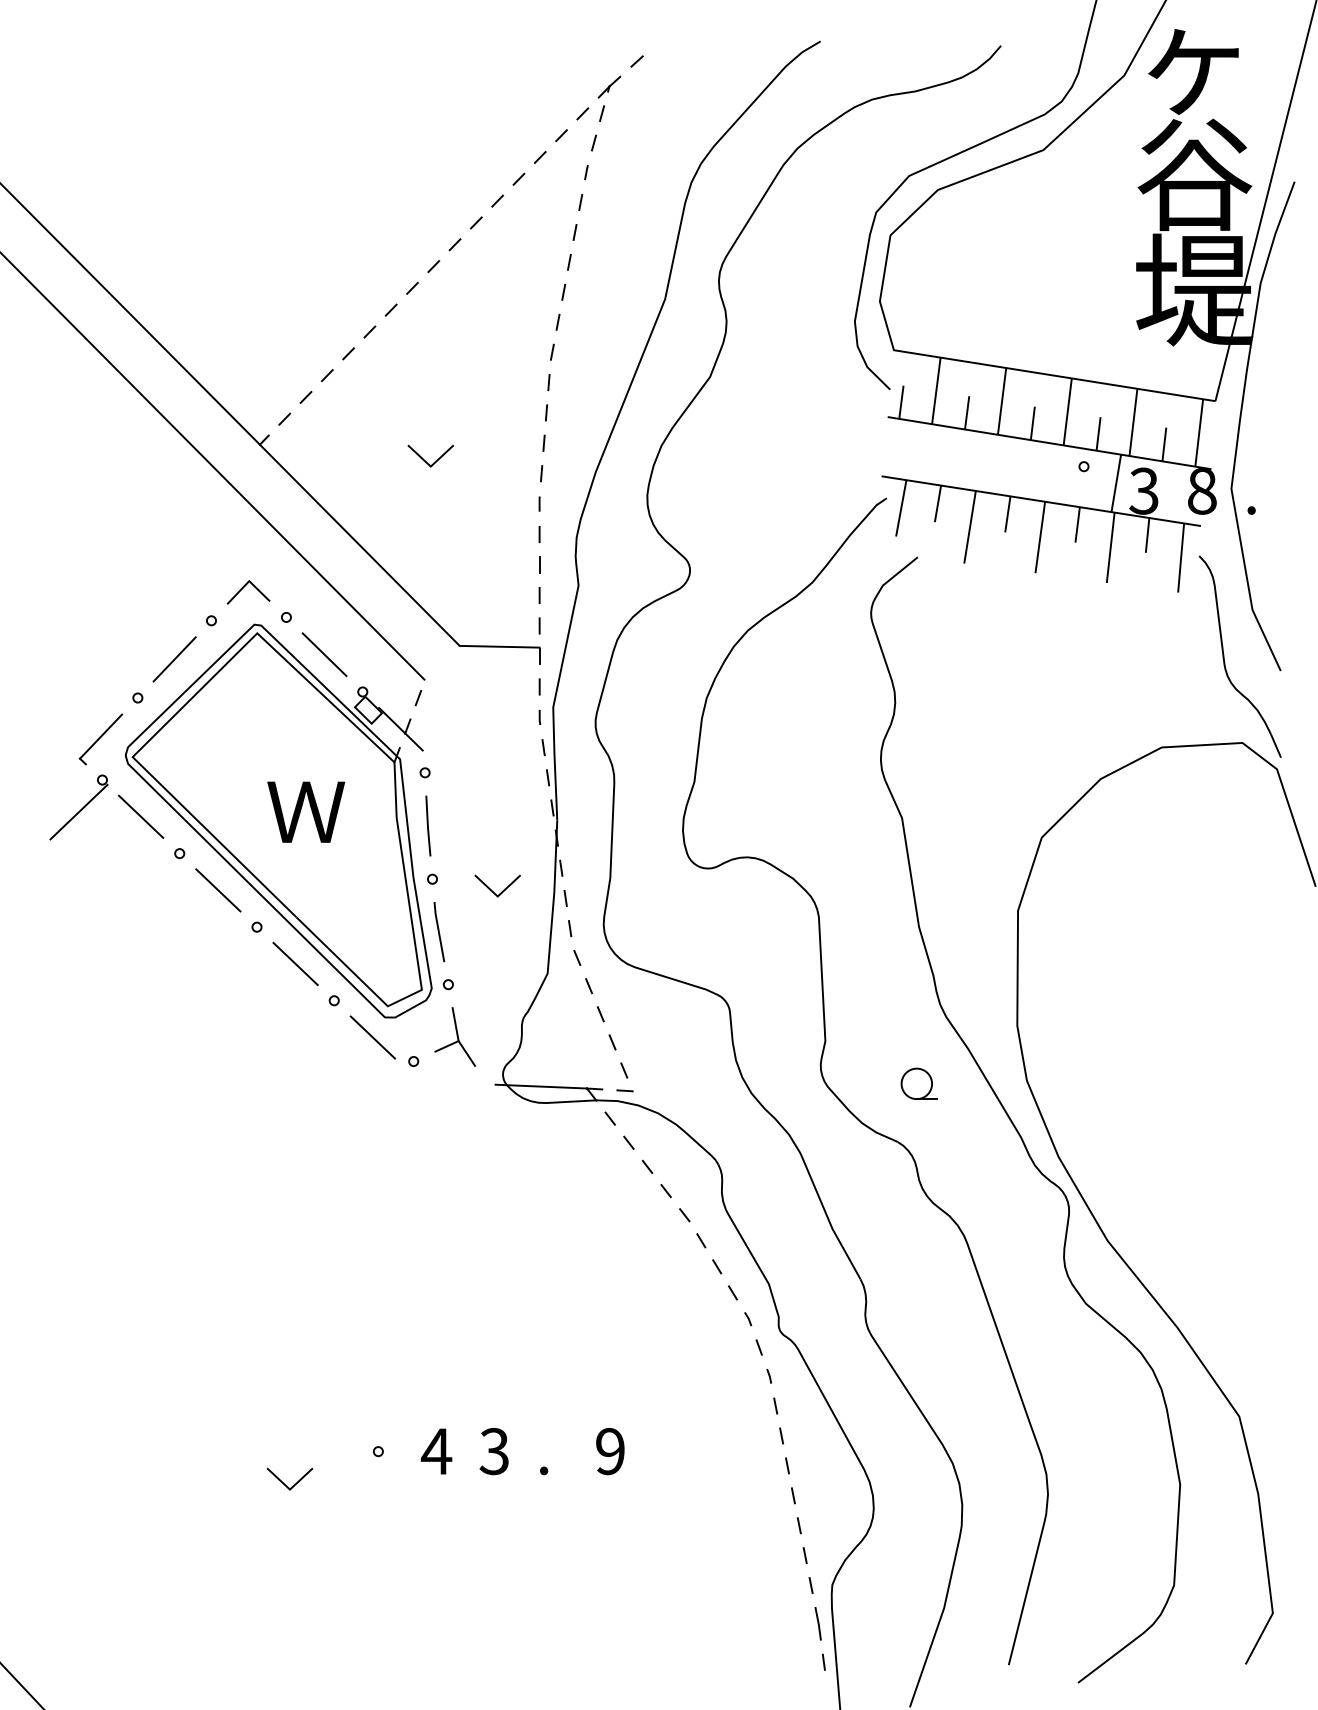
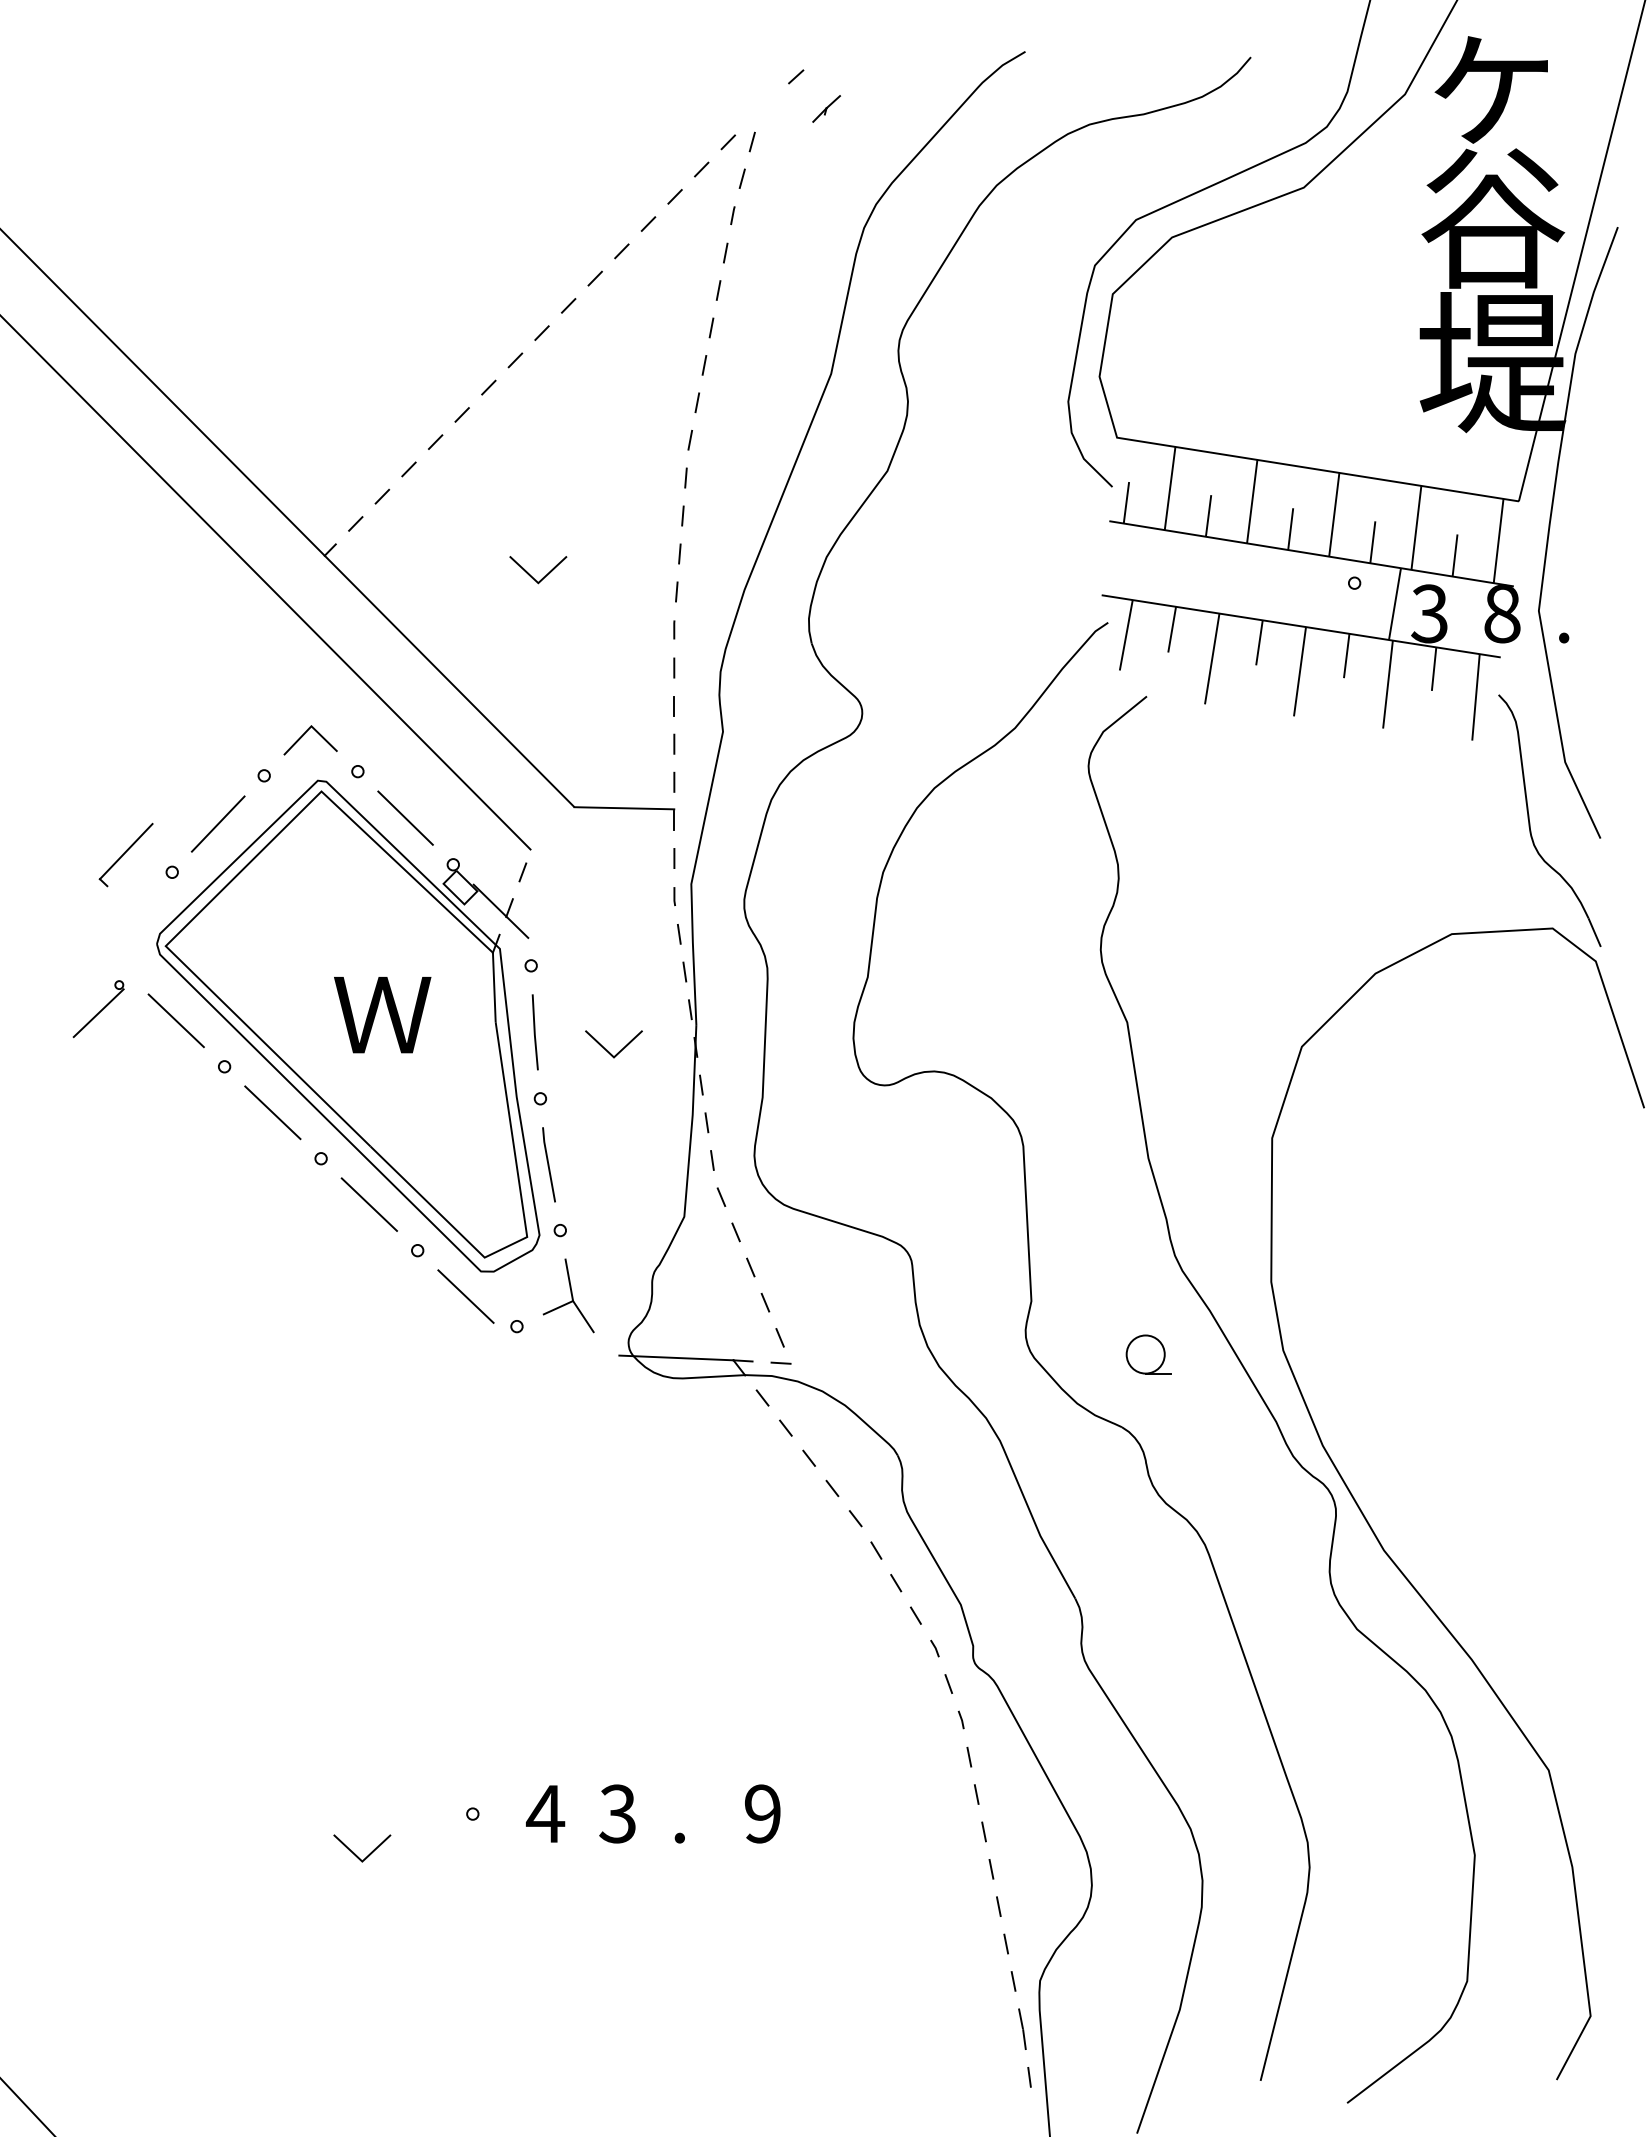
part: (609, 86) -> (826, 108), moved
part: (100, 738) -> (125, 854), moved
part: (78, 806) -> (98, 1008), size x0.7
line: (493, 891) -> (608, 1050), moved

